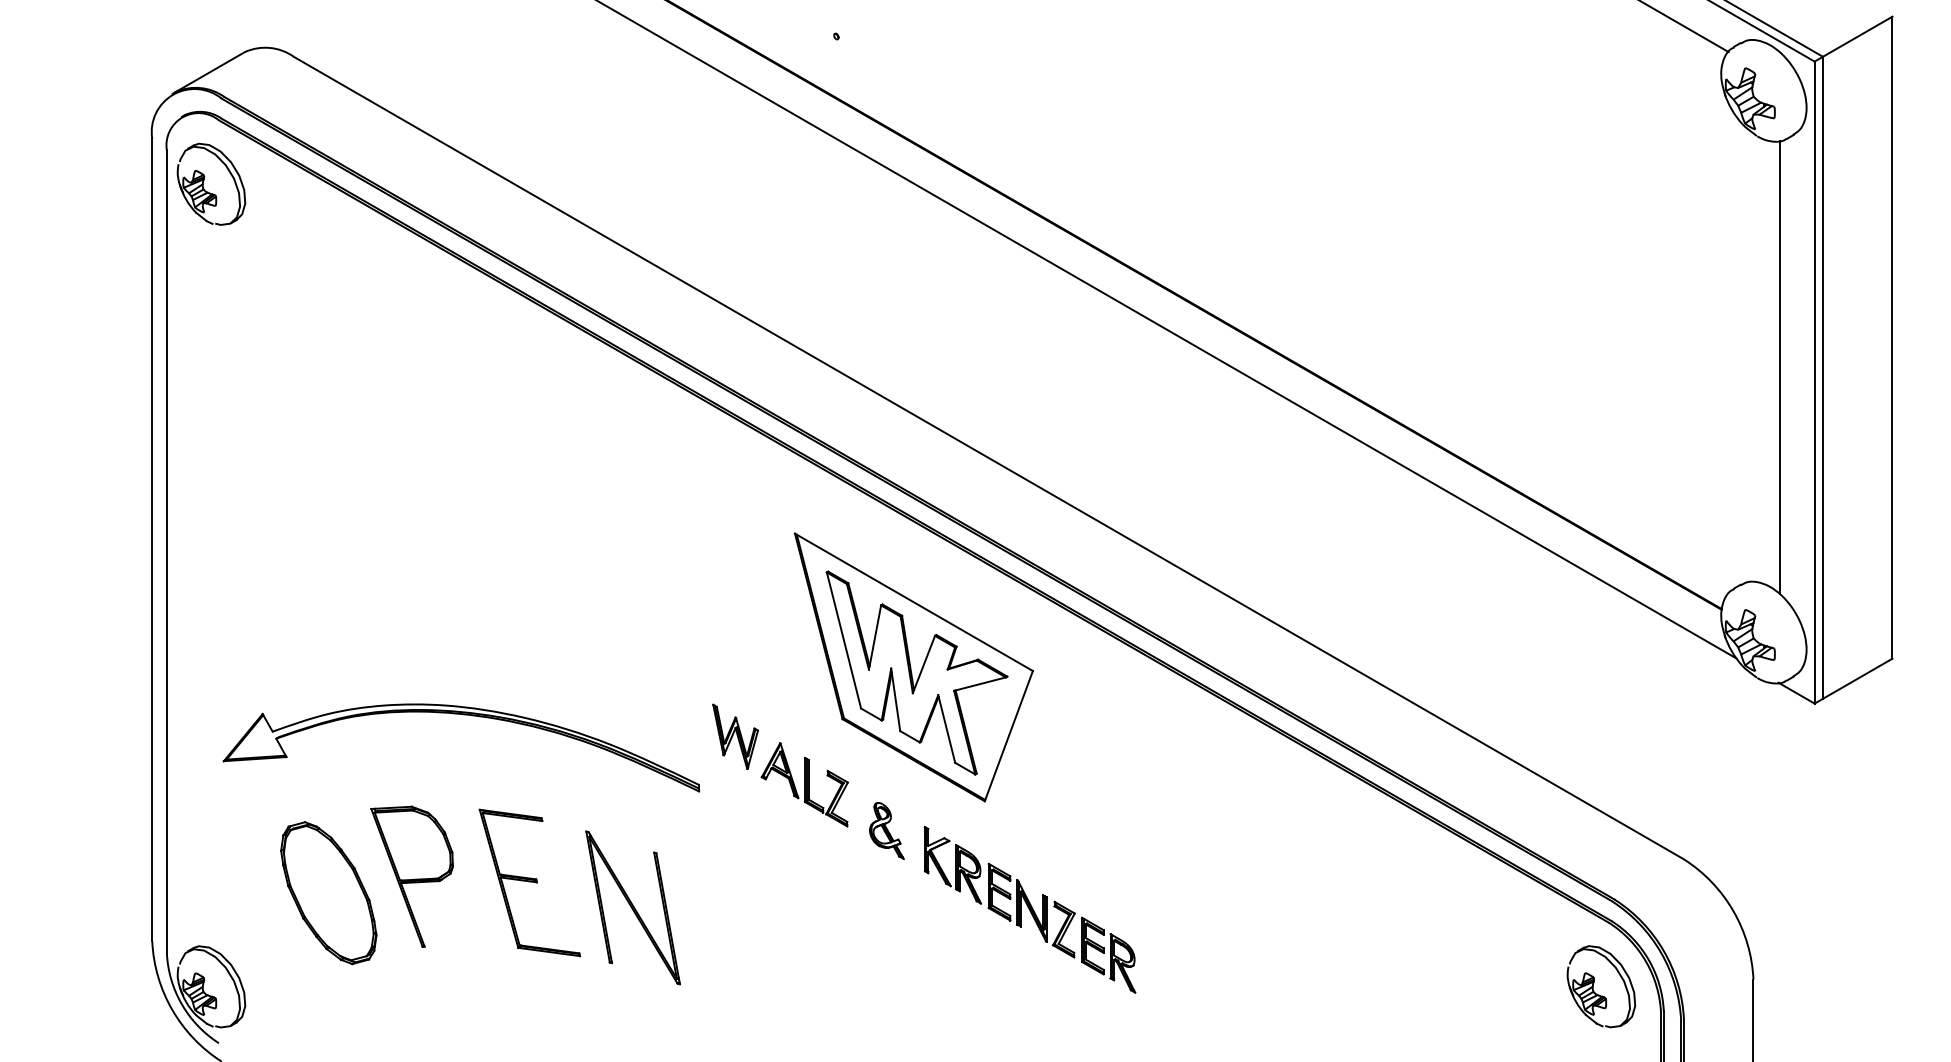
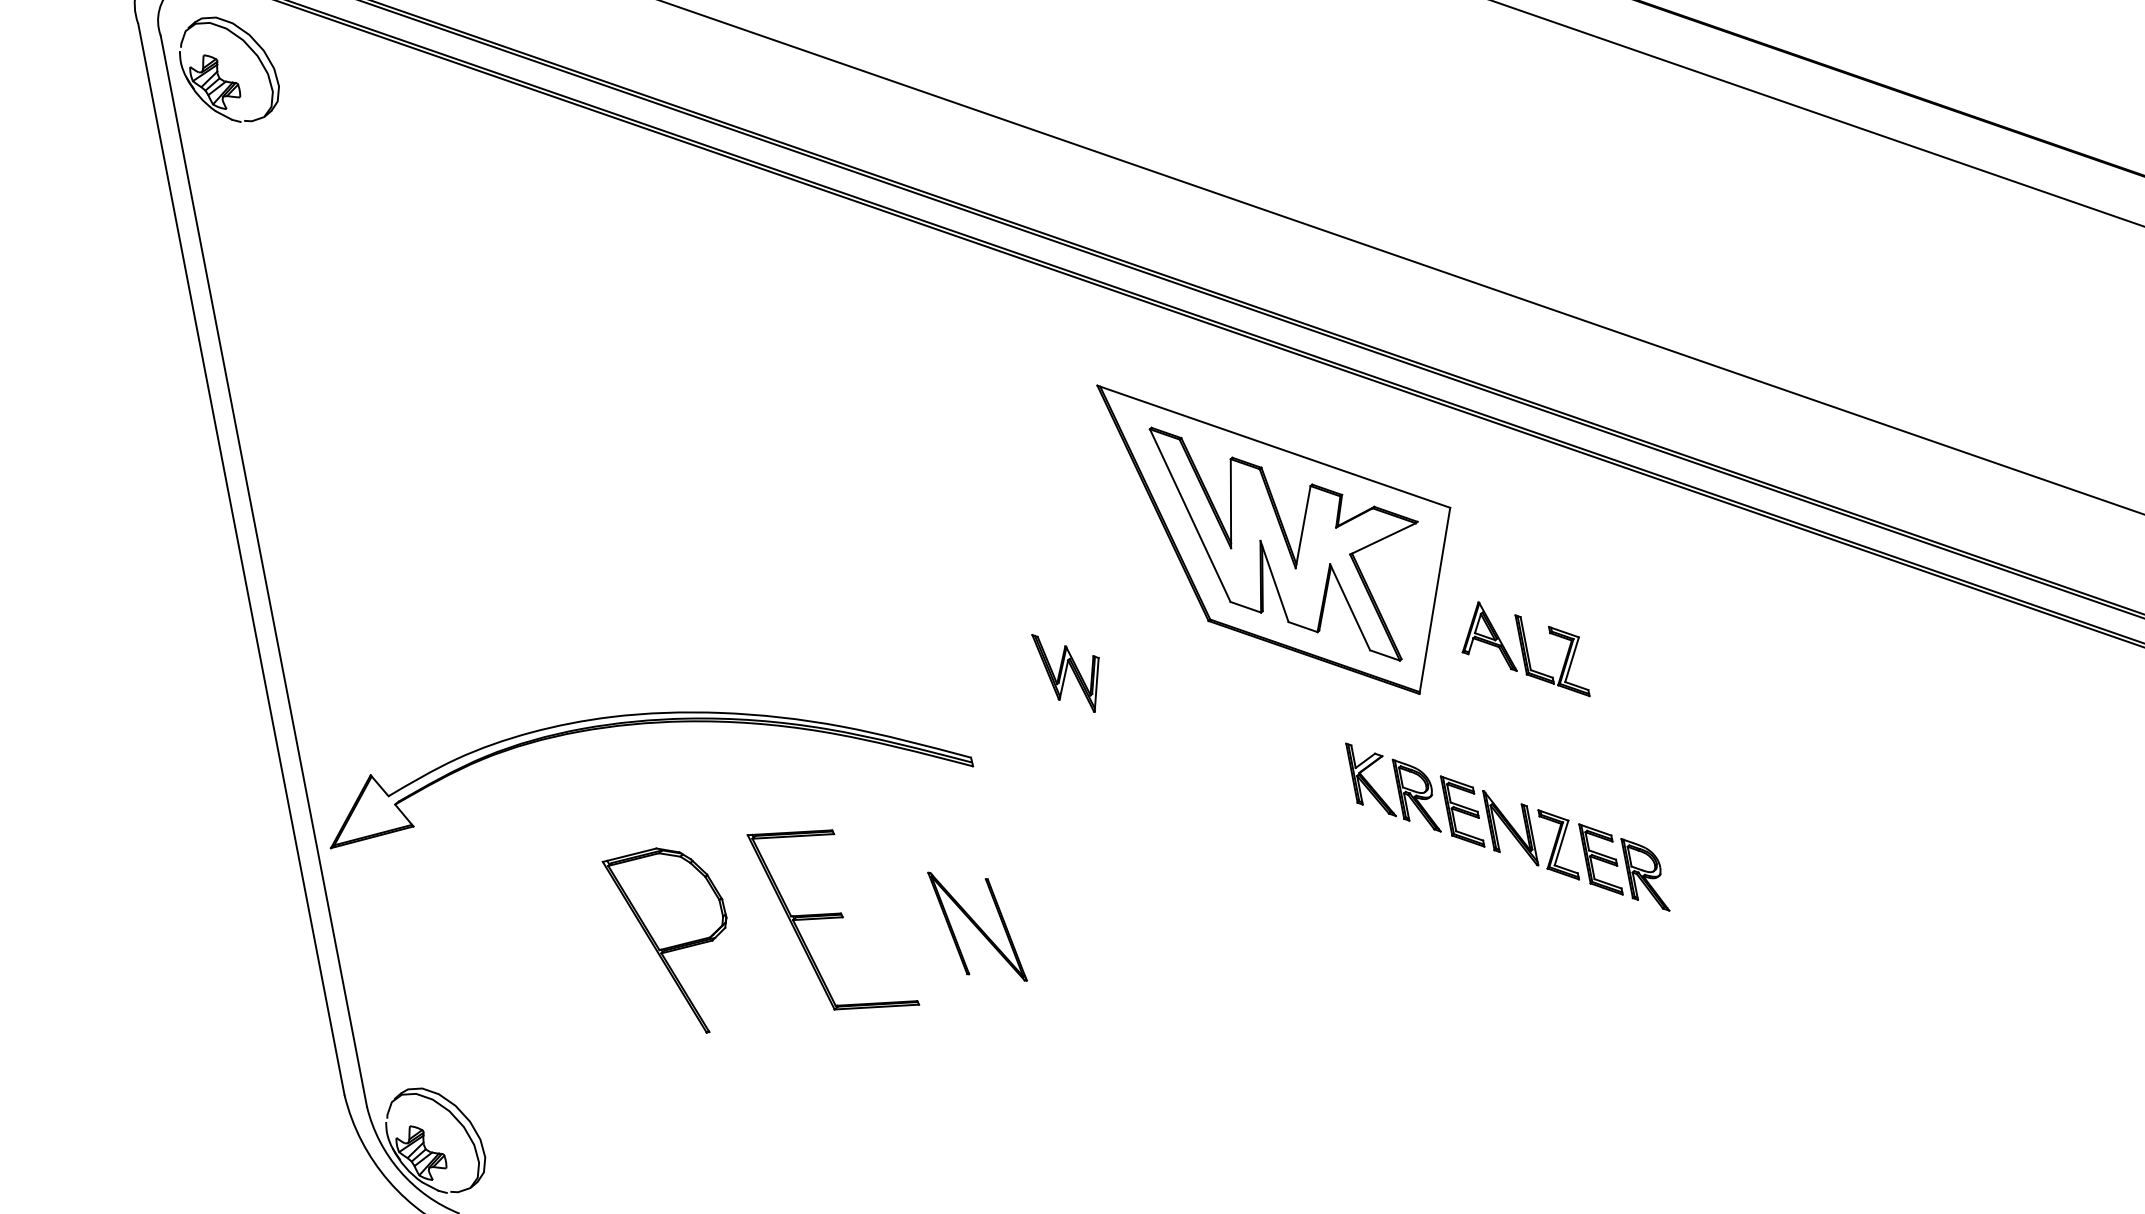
part: (463, 715) -> (639, 725), moved
part: (804, 784) -> (1521, 651), moved
part: (886, 830) -> (1295, 758), removed
part: (328, 893) -> (567, 985), removed
part: (632, 907) -> (976, 926), size x0.6

